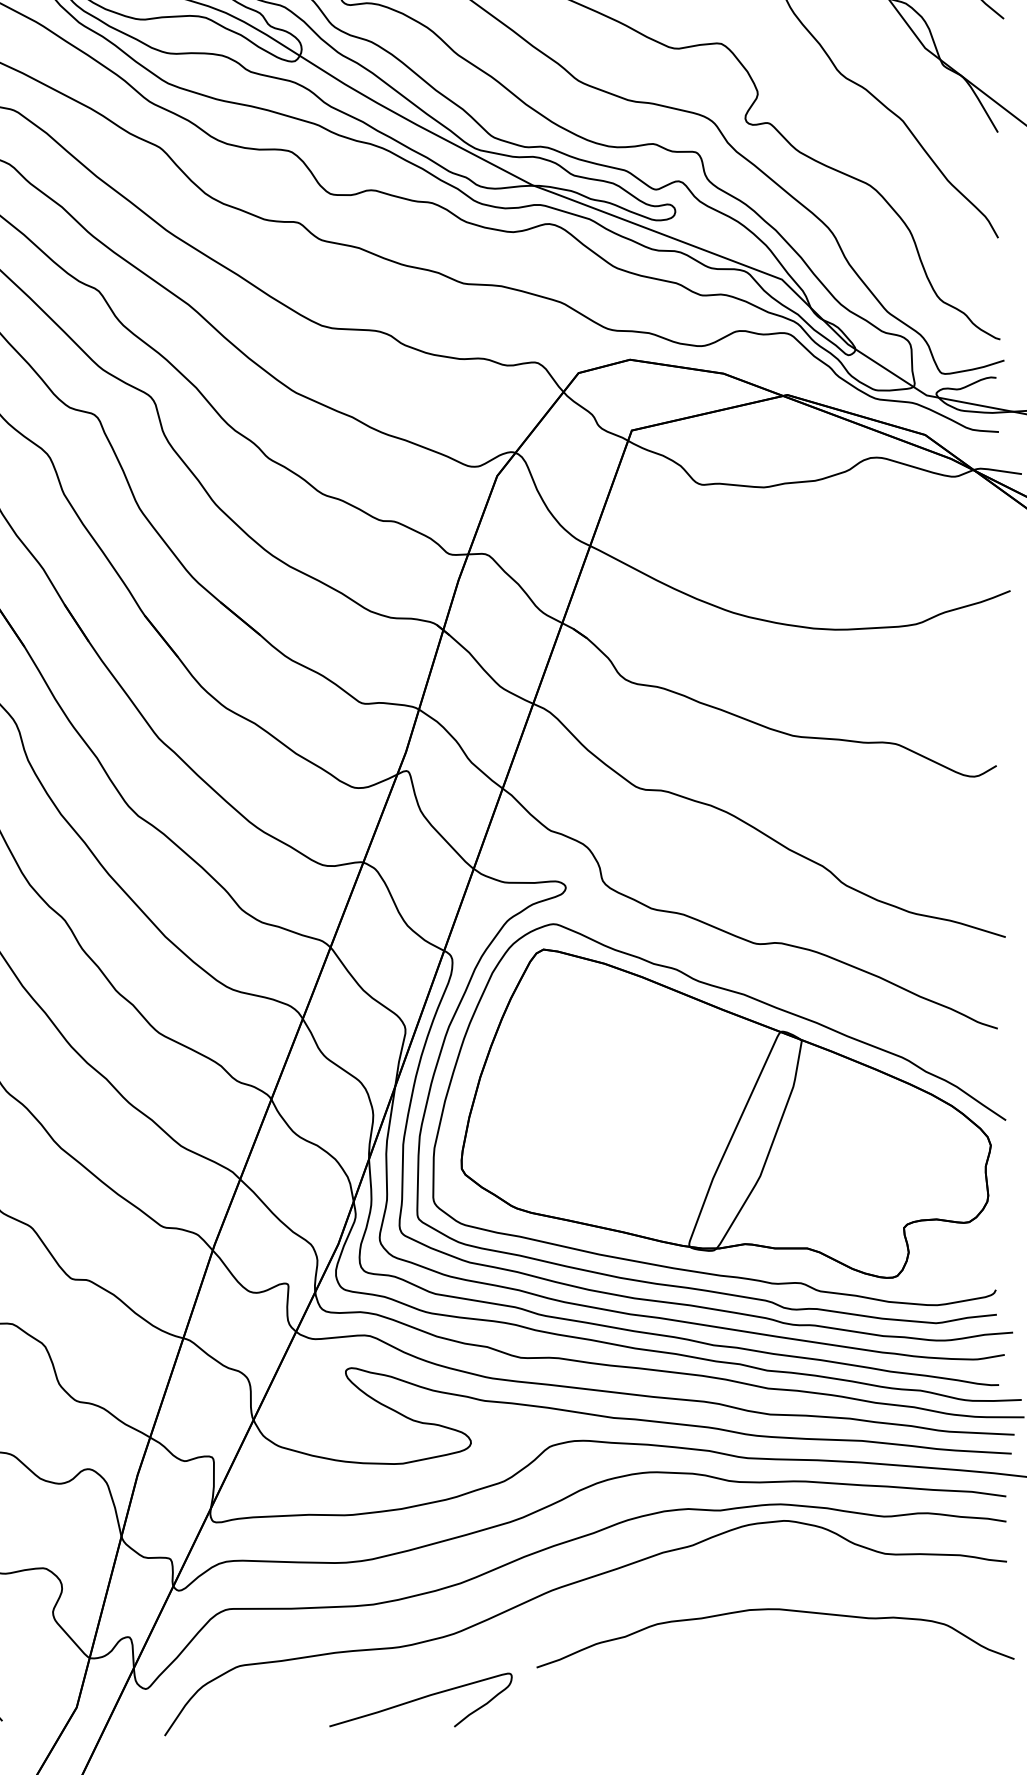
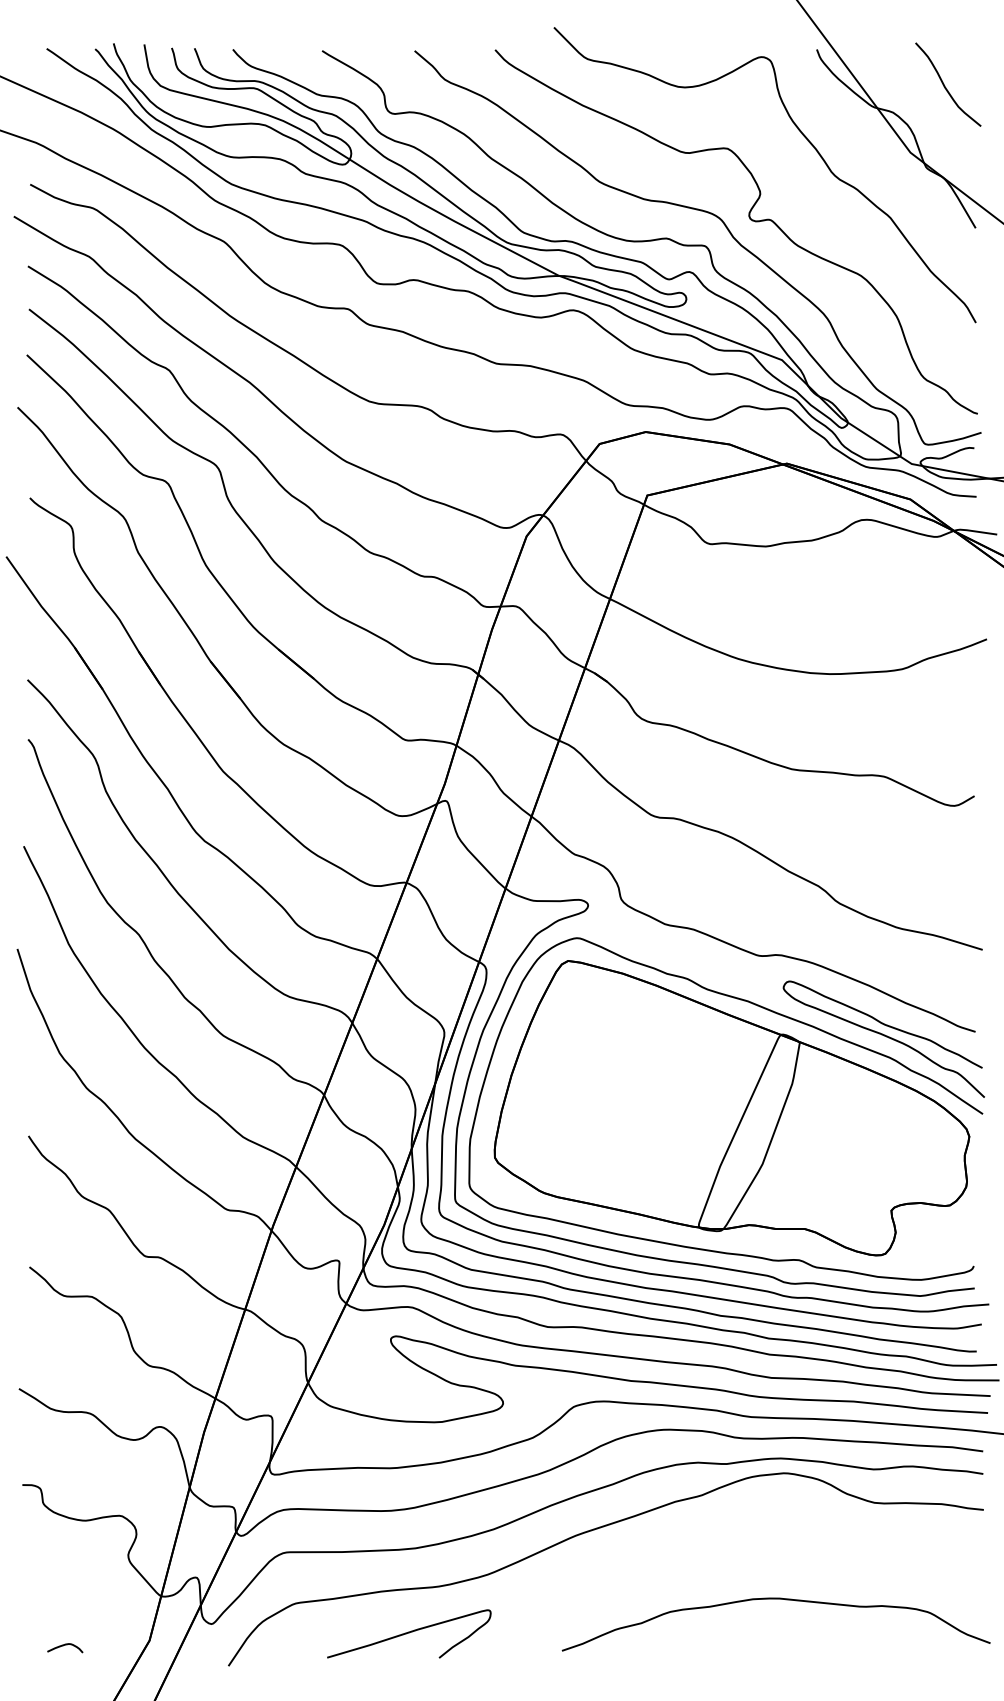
curve: (896, 1033) -> (884, 1036), added
curve: (774, 1610) -> (775, 1599), moved
curve: (421, 1699) -> (409, 1633), moved

